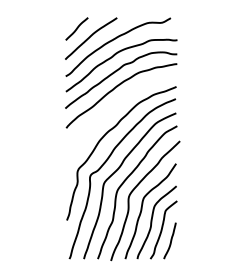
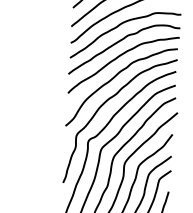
curve: (112, 110) -> (114, 78), added

